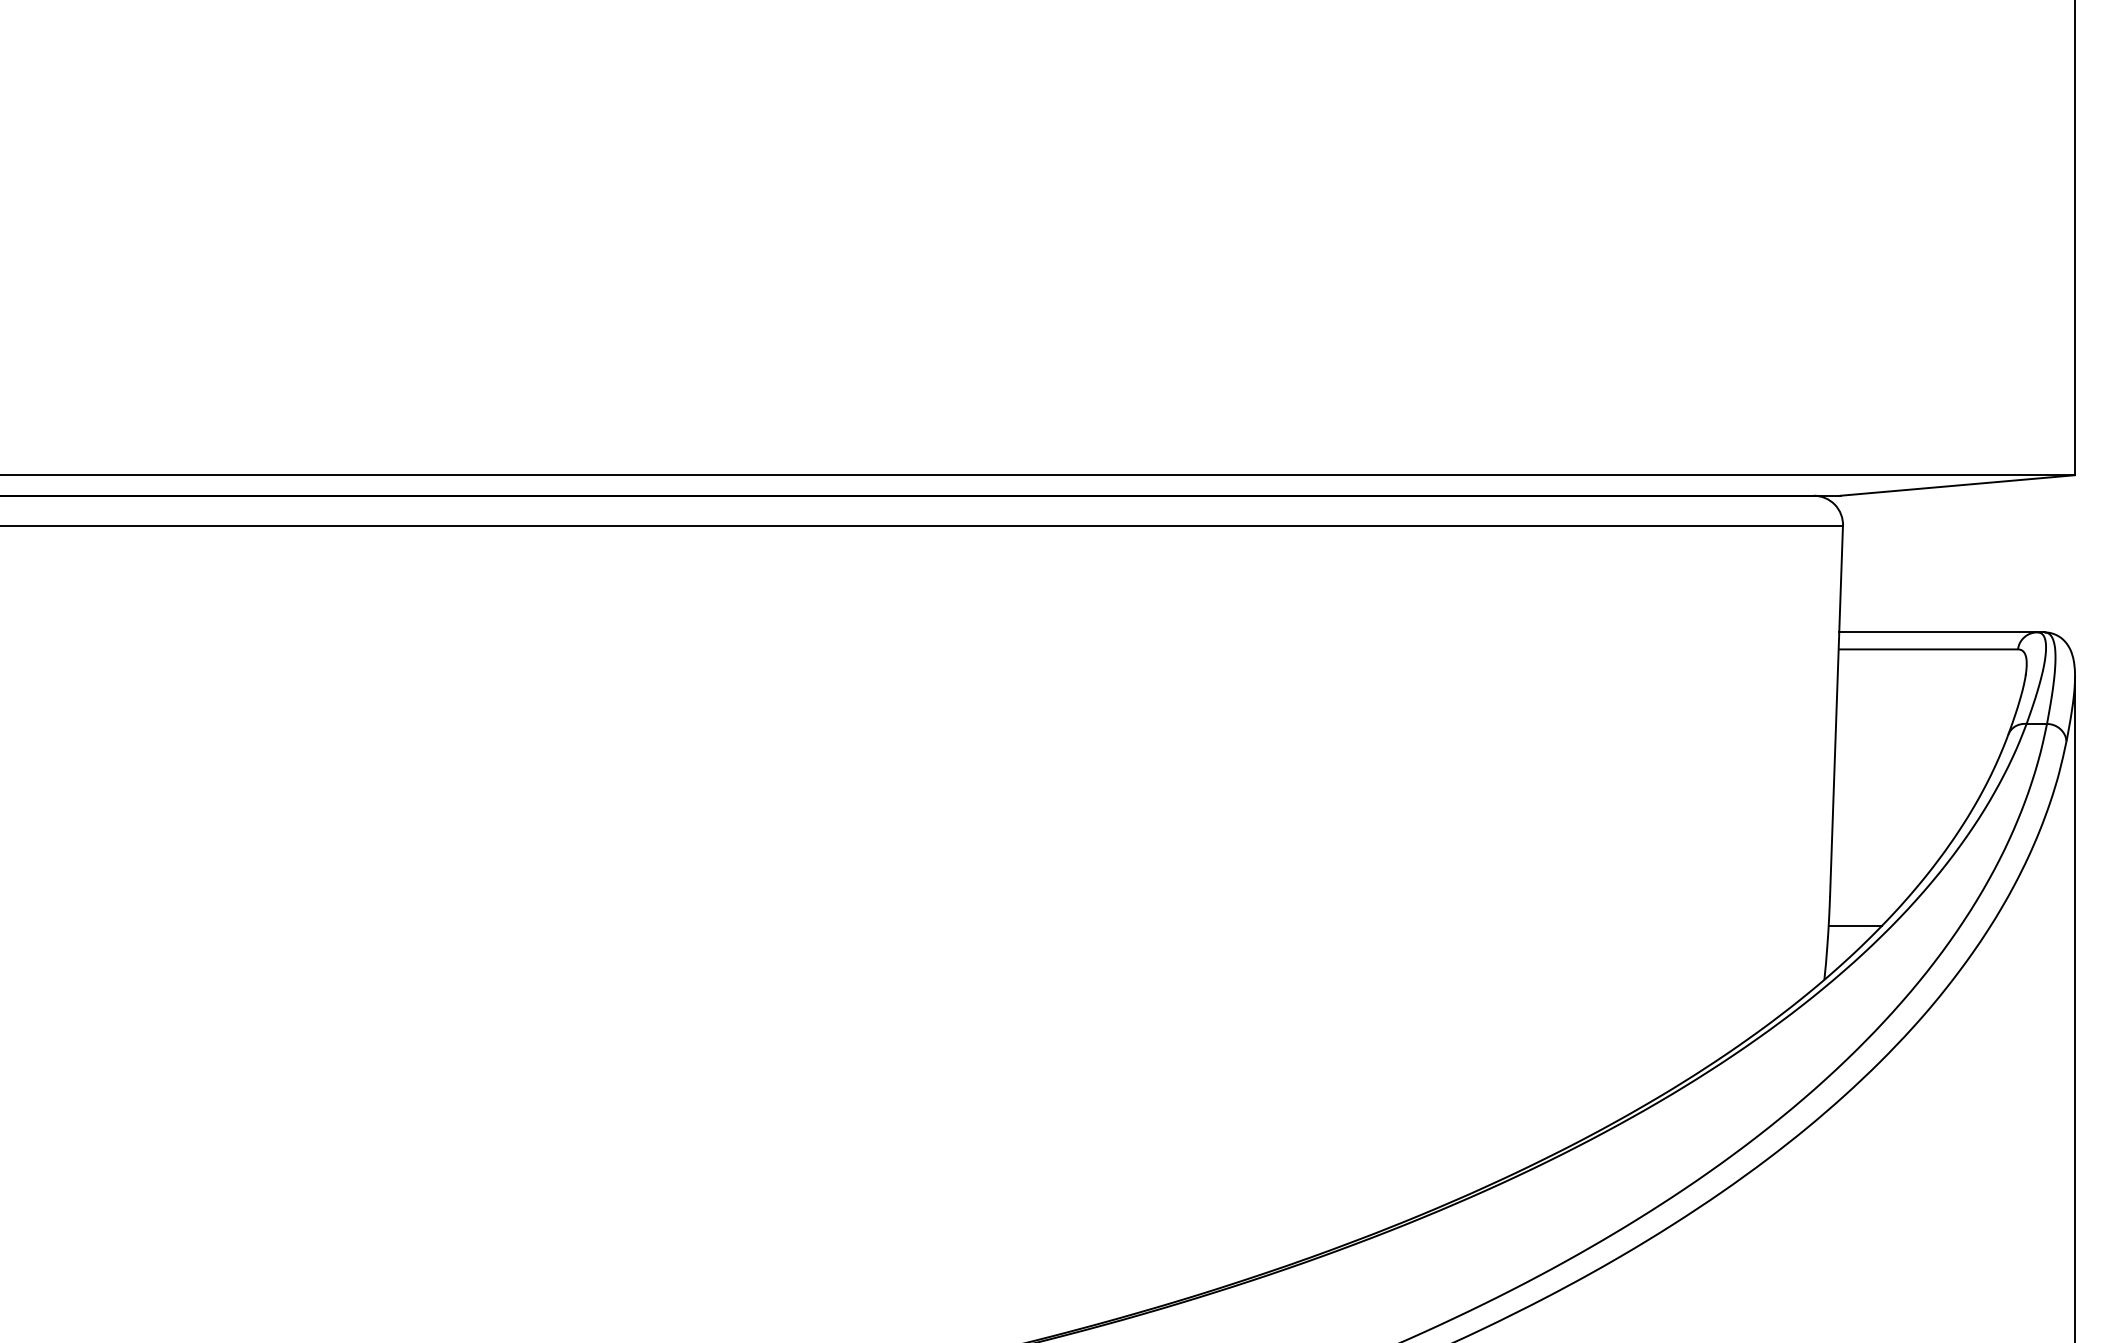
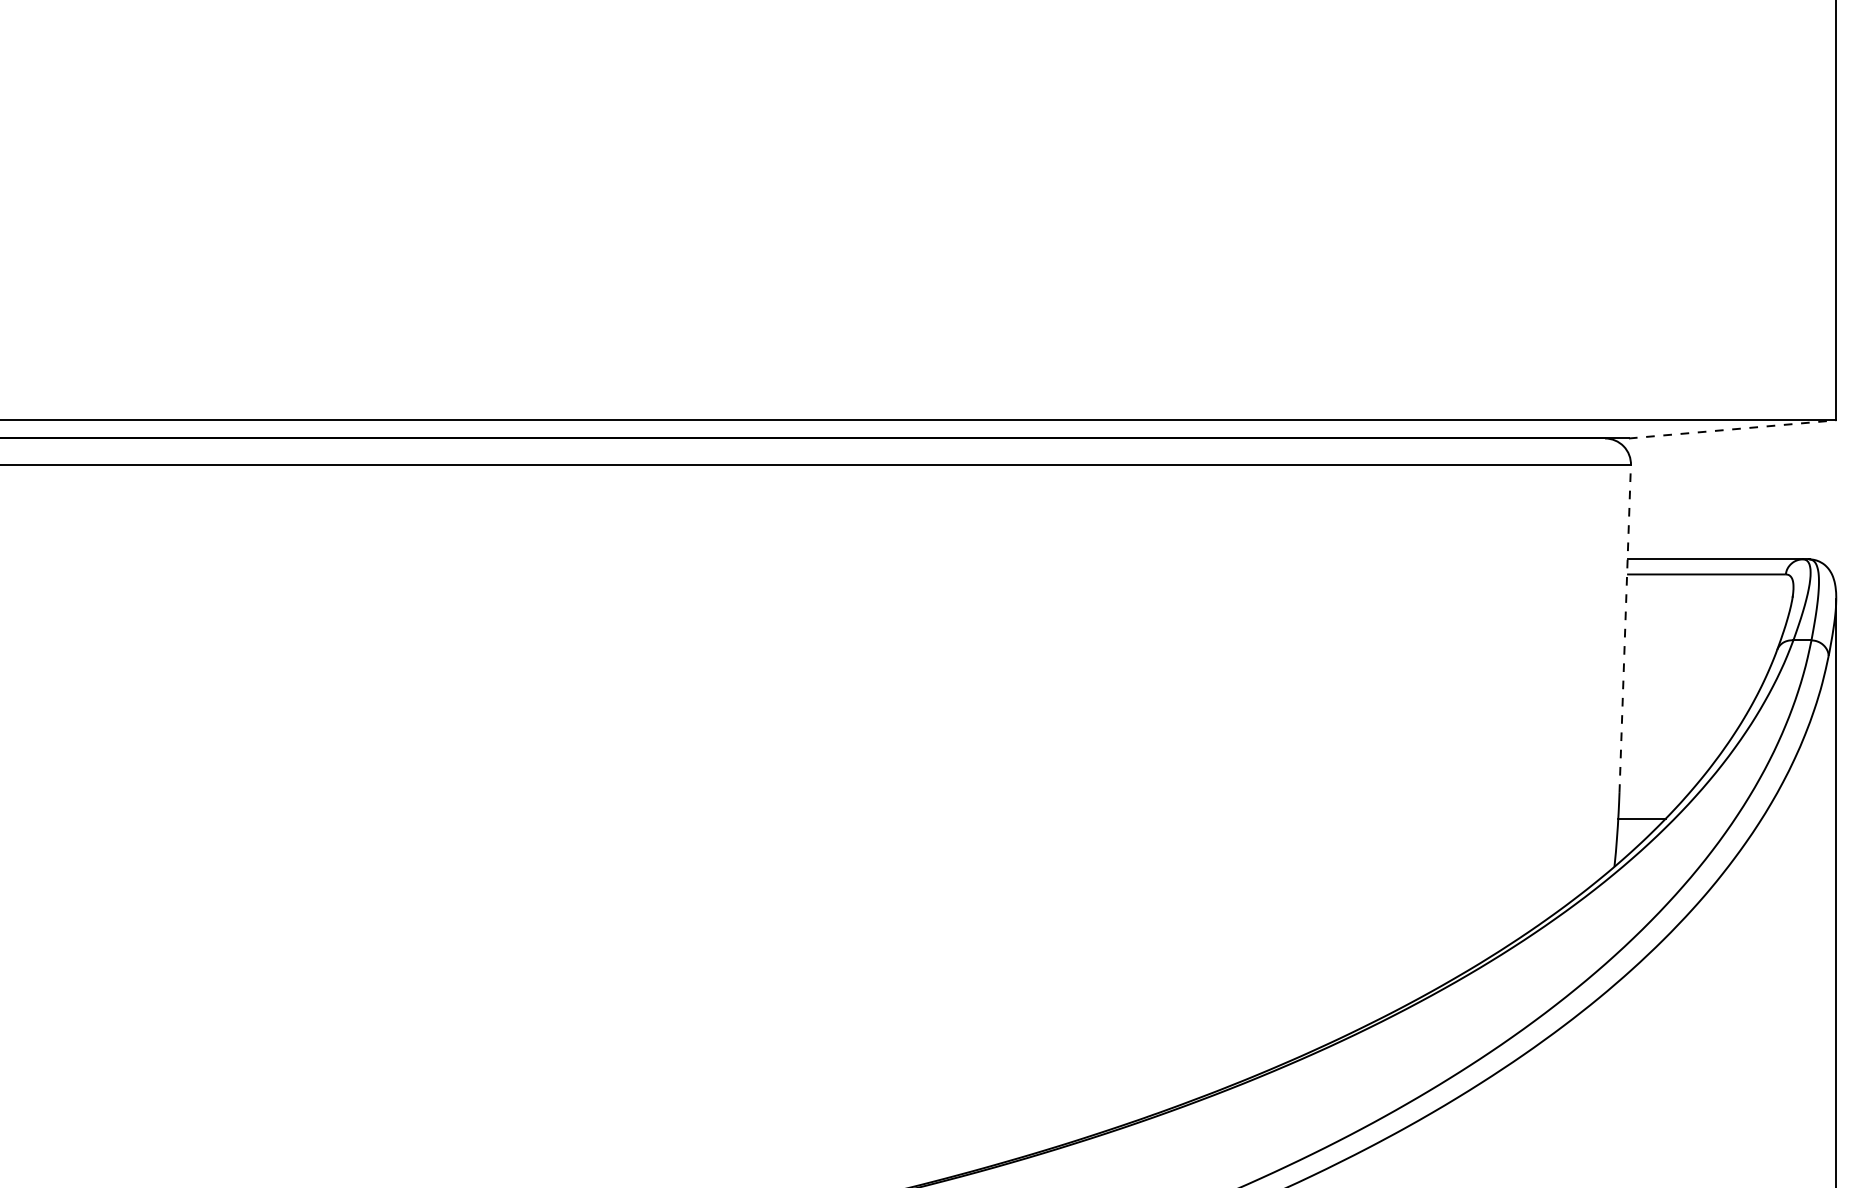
line: (1958, 485) -> (1733, 429), solid -> dashed
line: (1836, 711) -> (1625, 629), solid -> dashed

